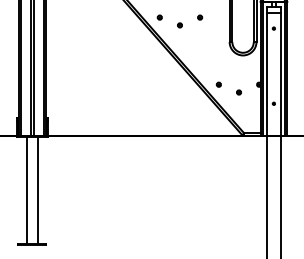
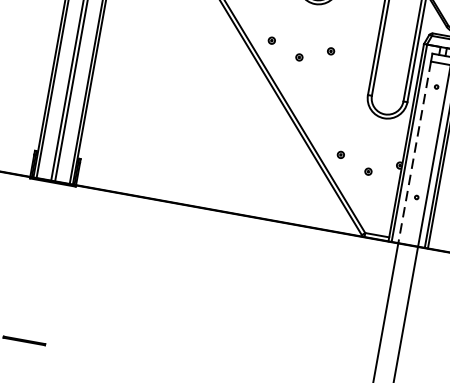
line: (267, 74) -> (415, 152), solid -> dashed
line: (26, 190) -> (30, 259), removed
line: (37, 190) -> (46, 262), removed

